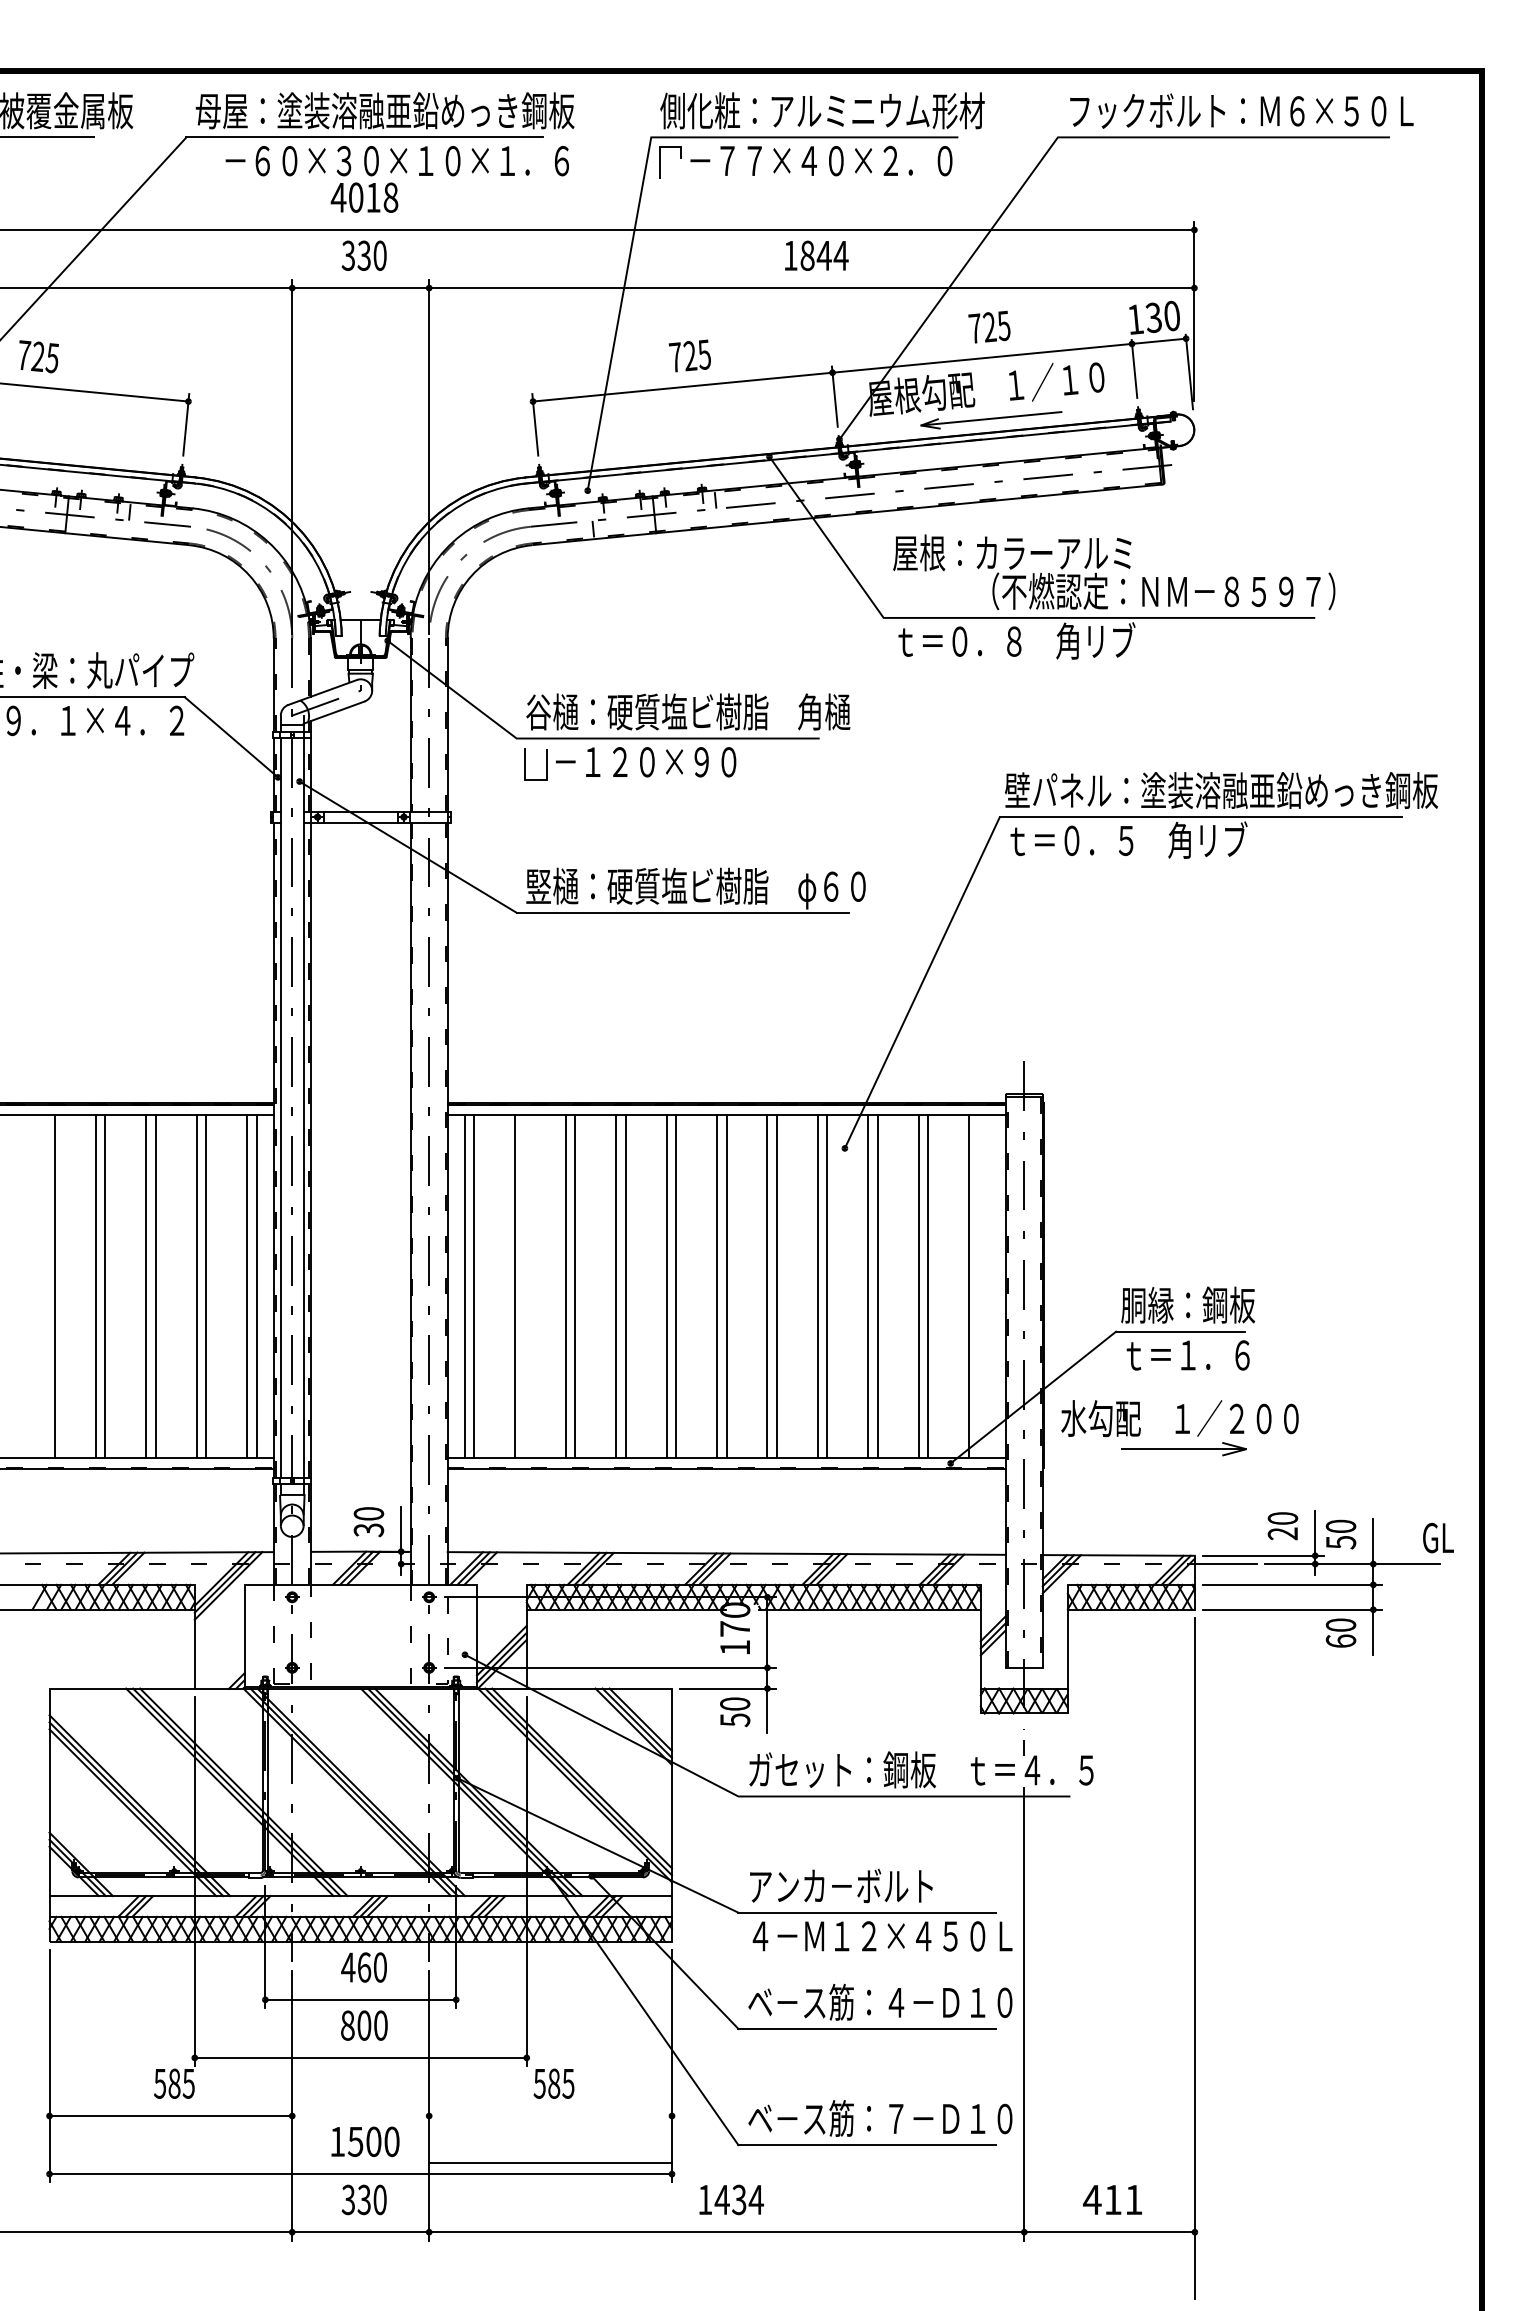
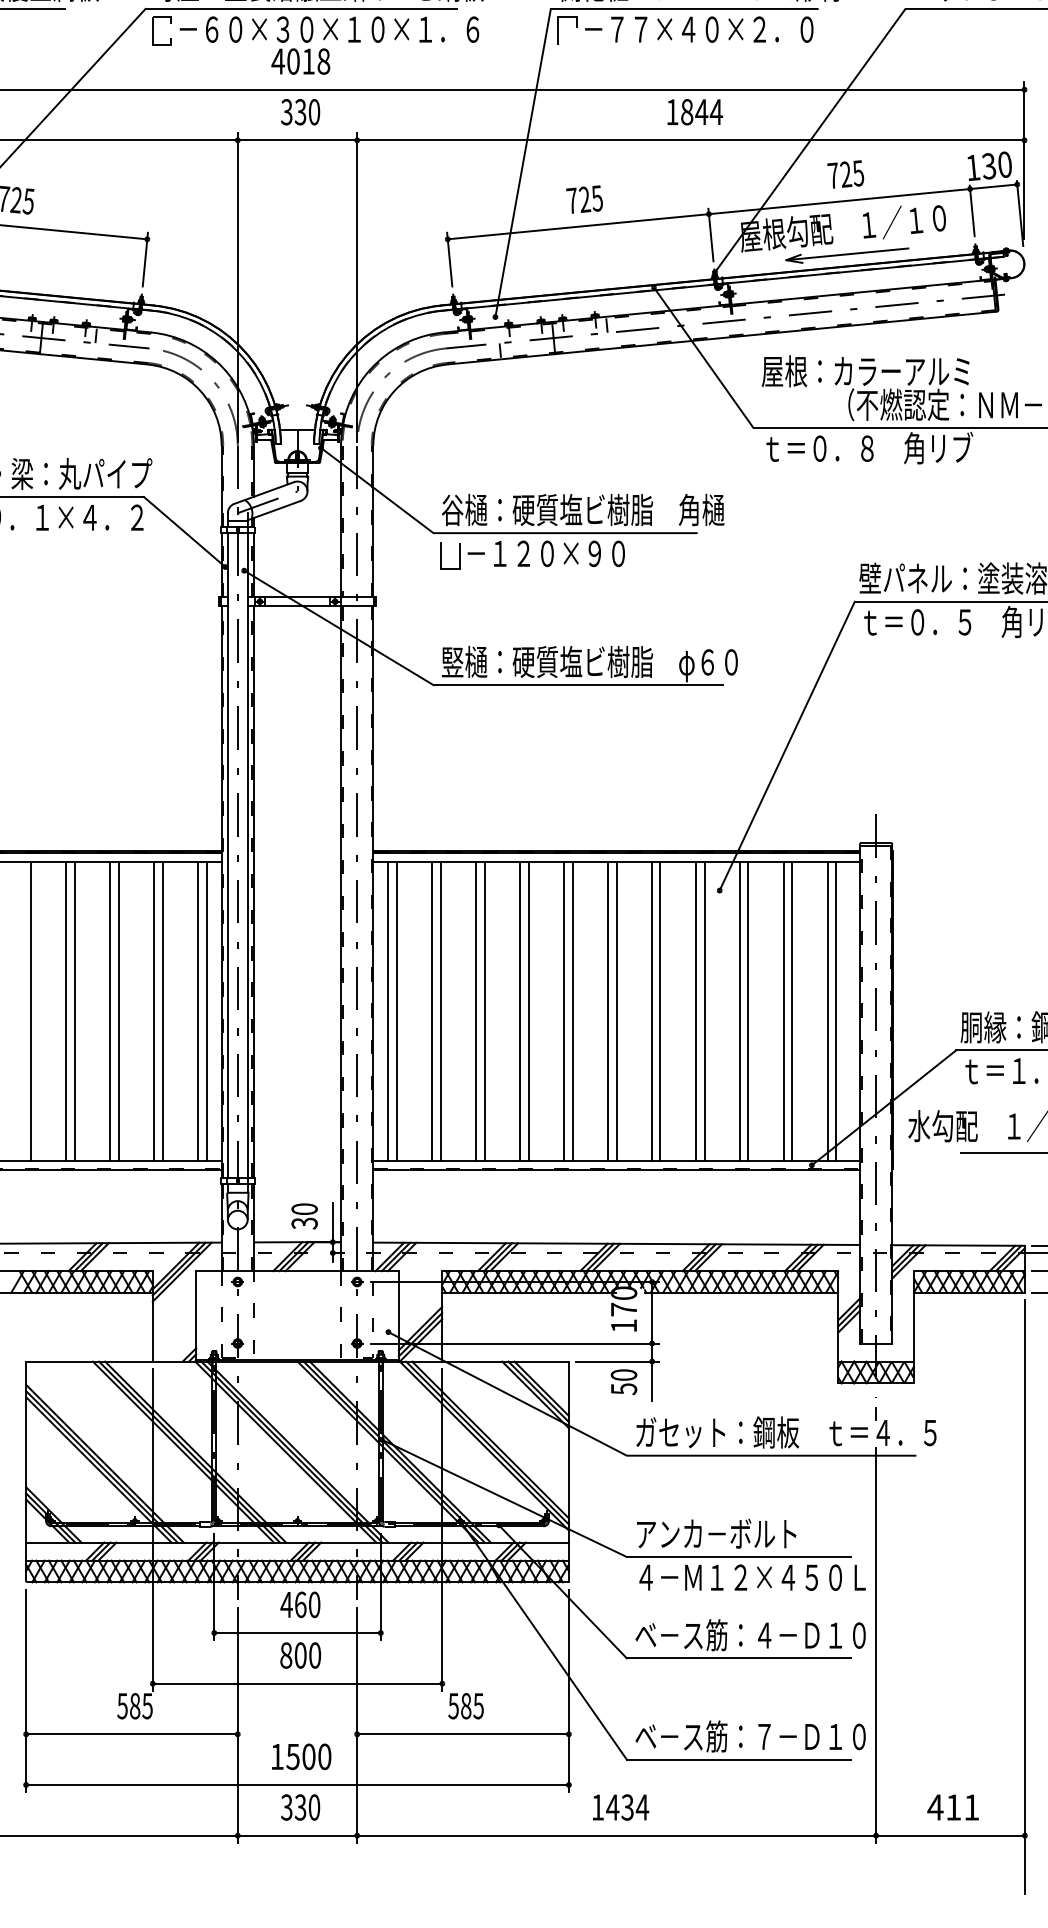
part: (195, 162) -> (153, 30), added
line: (524, 1286) -> (440, 1010), added
line: (978, 1286) -> (836, 1010), added
line: (550, 2163) -> (462, 1734), moved

